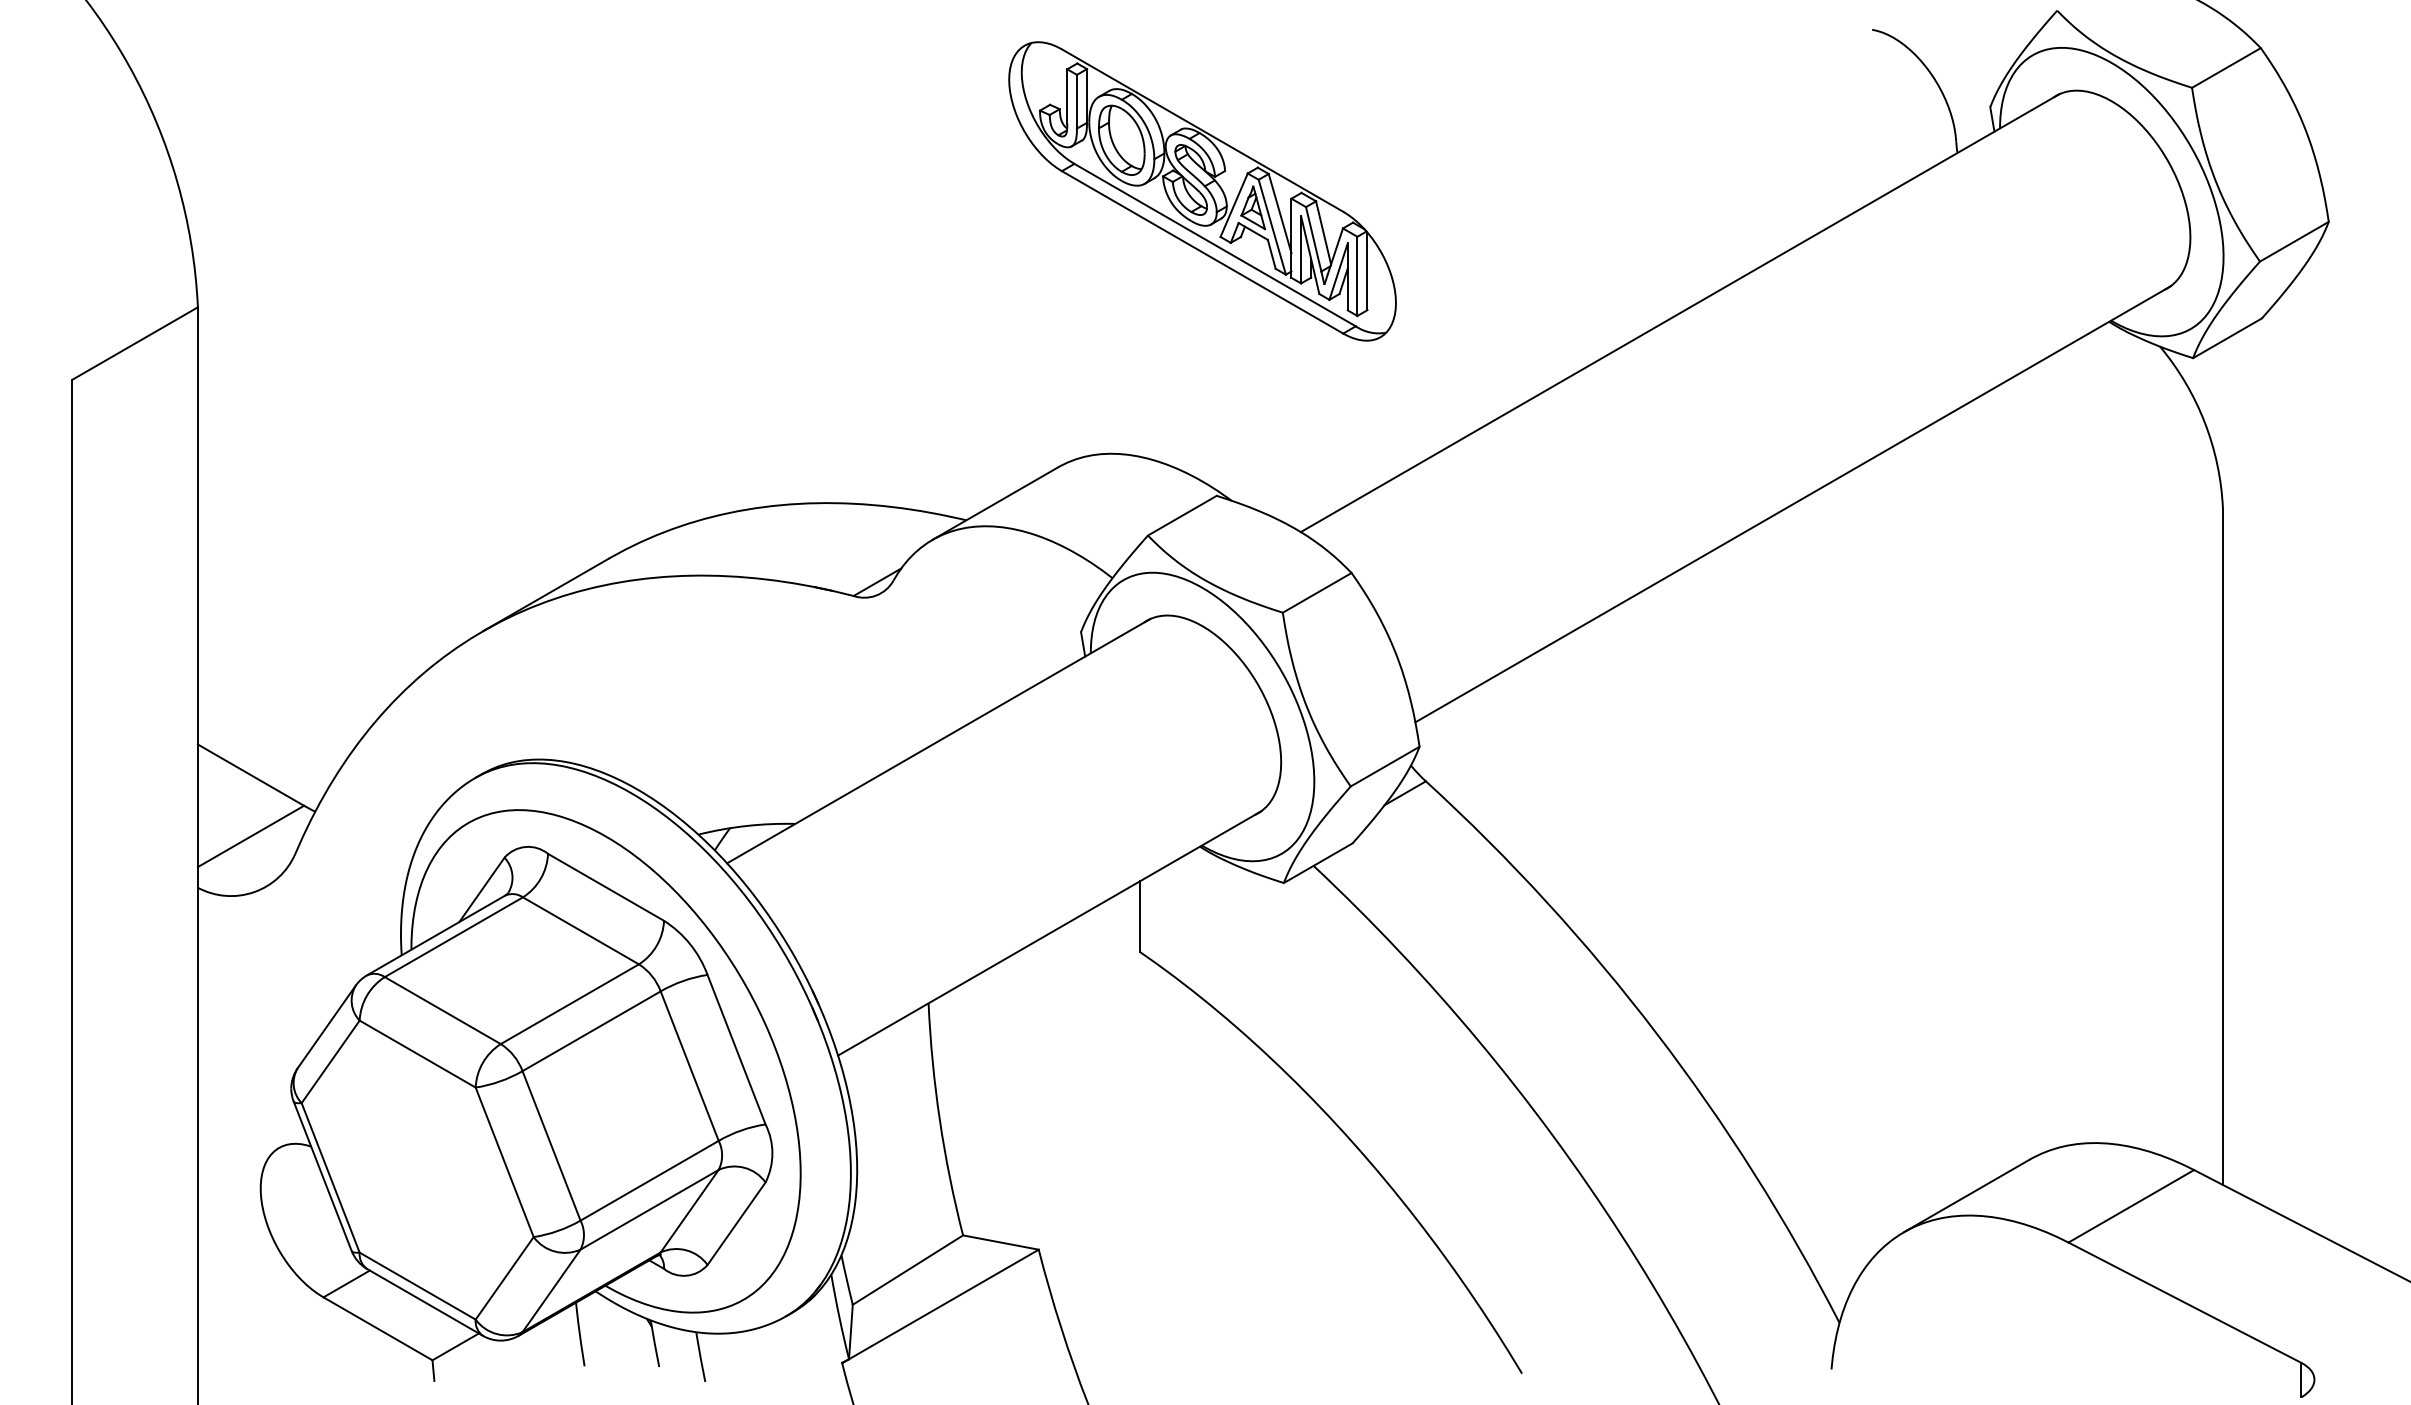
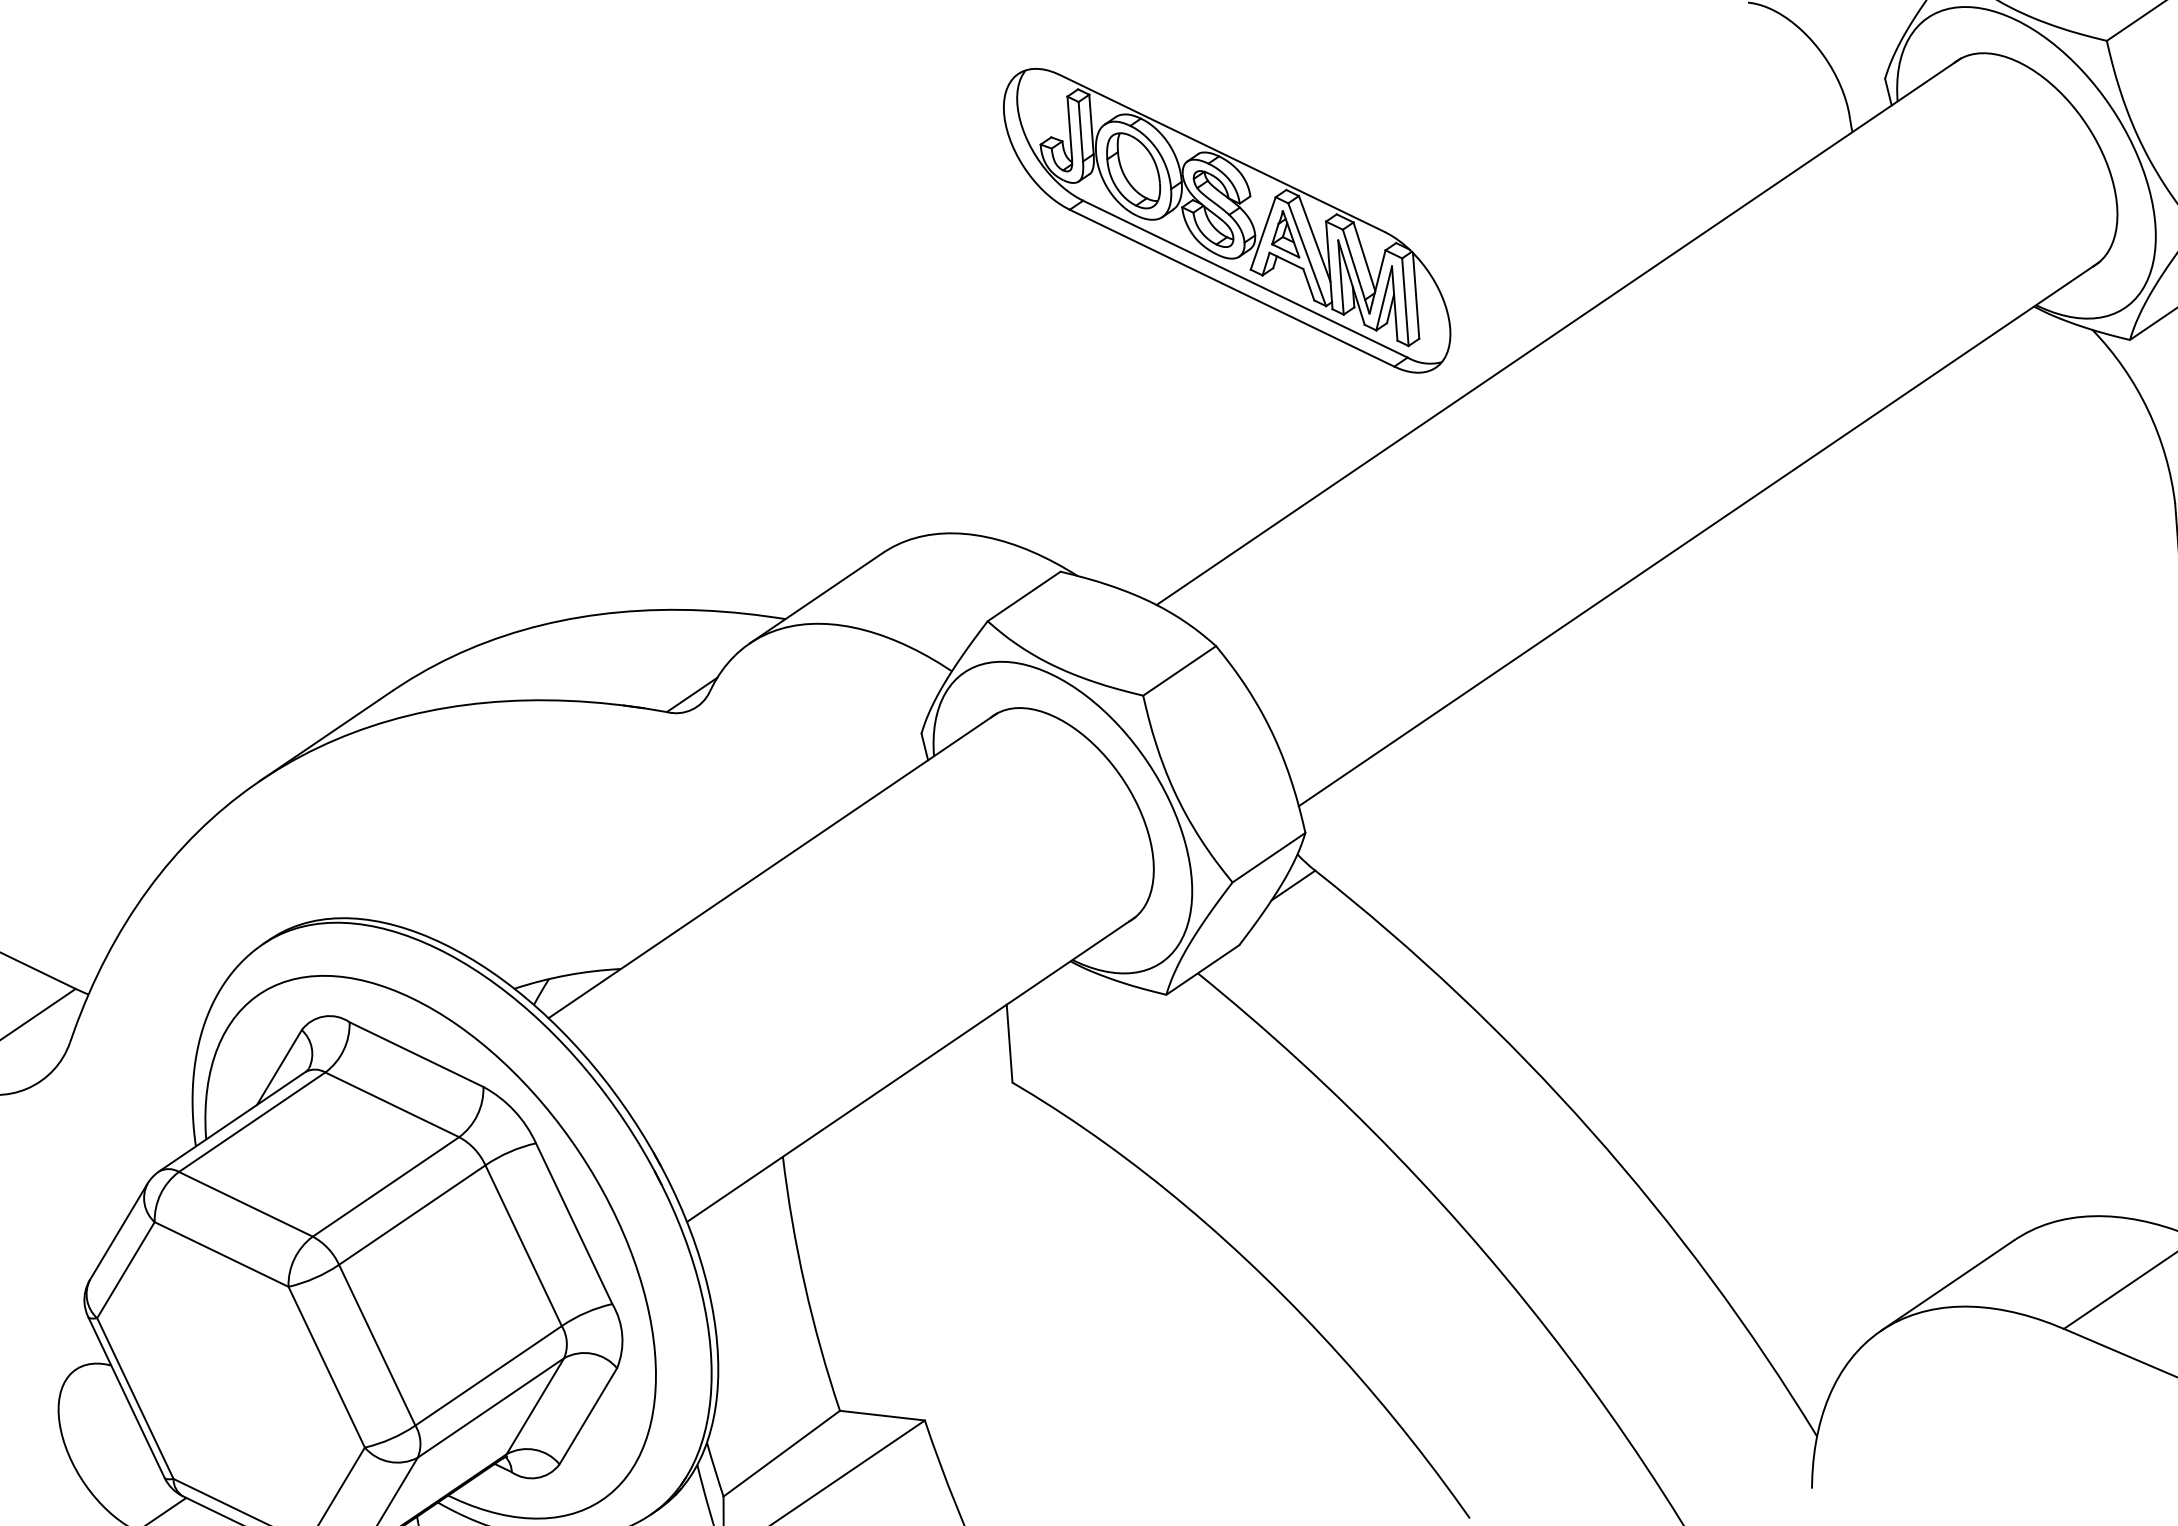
part: (1202, 191) -> (1227, 220), moved

